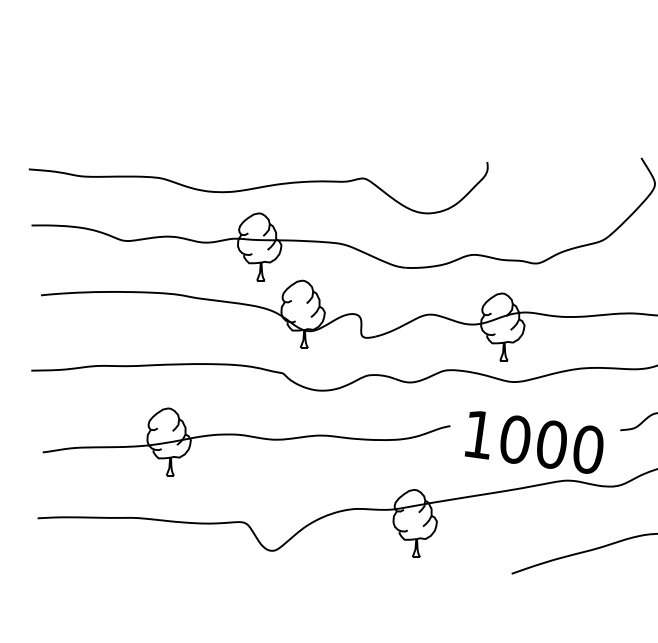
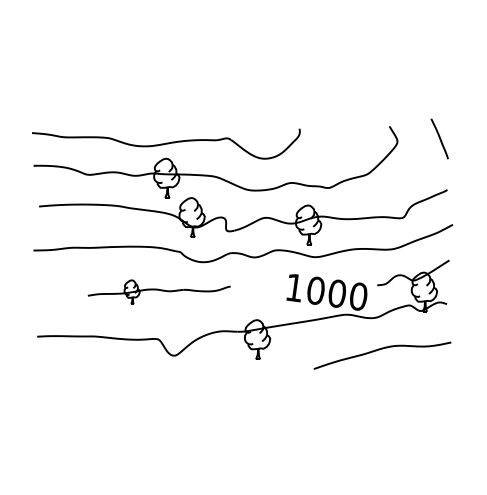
part: (247, 440) -> (159, 291), size x0.6

